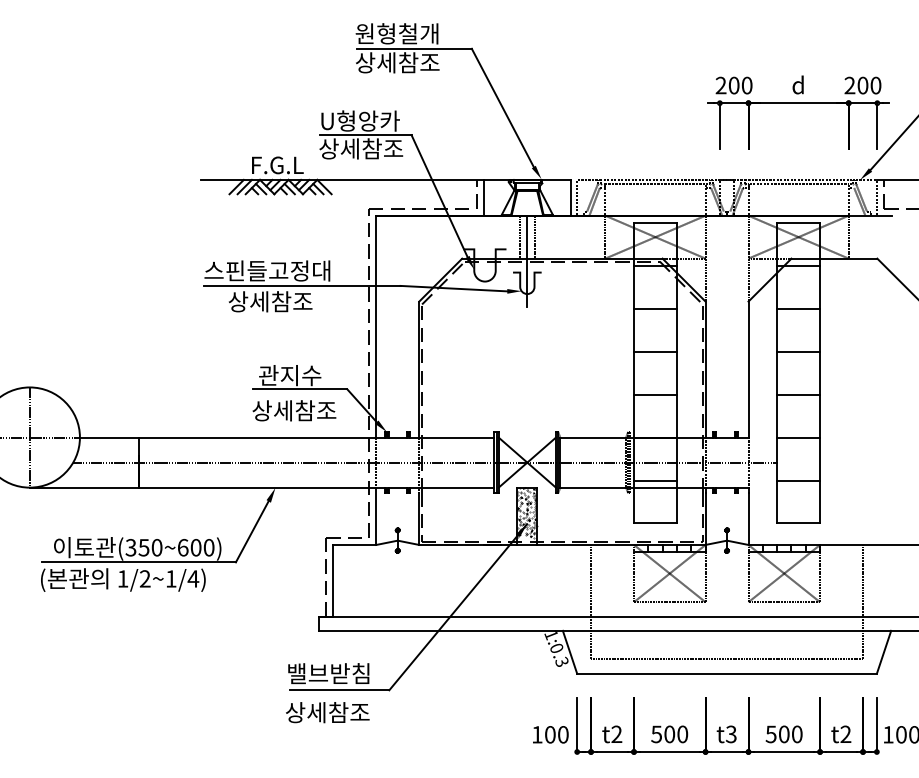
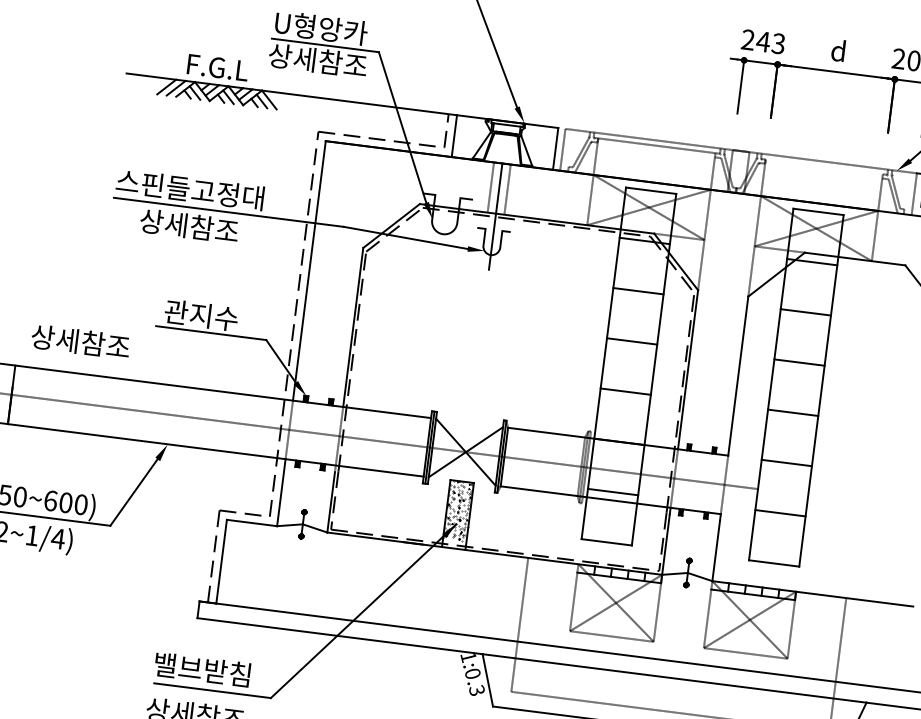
text: (740, 85) -> (770, 42), 200 -> 243
line: (798, 184) -> (824, 167), removed
text: (294, 410) -> (80, 341), moved

